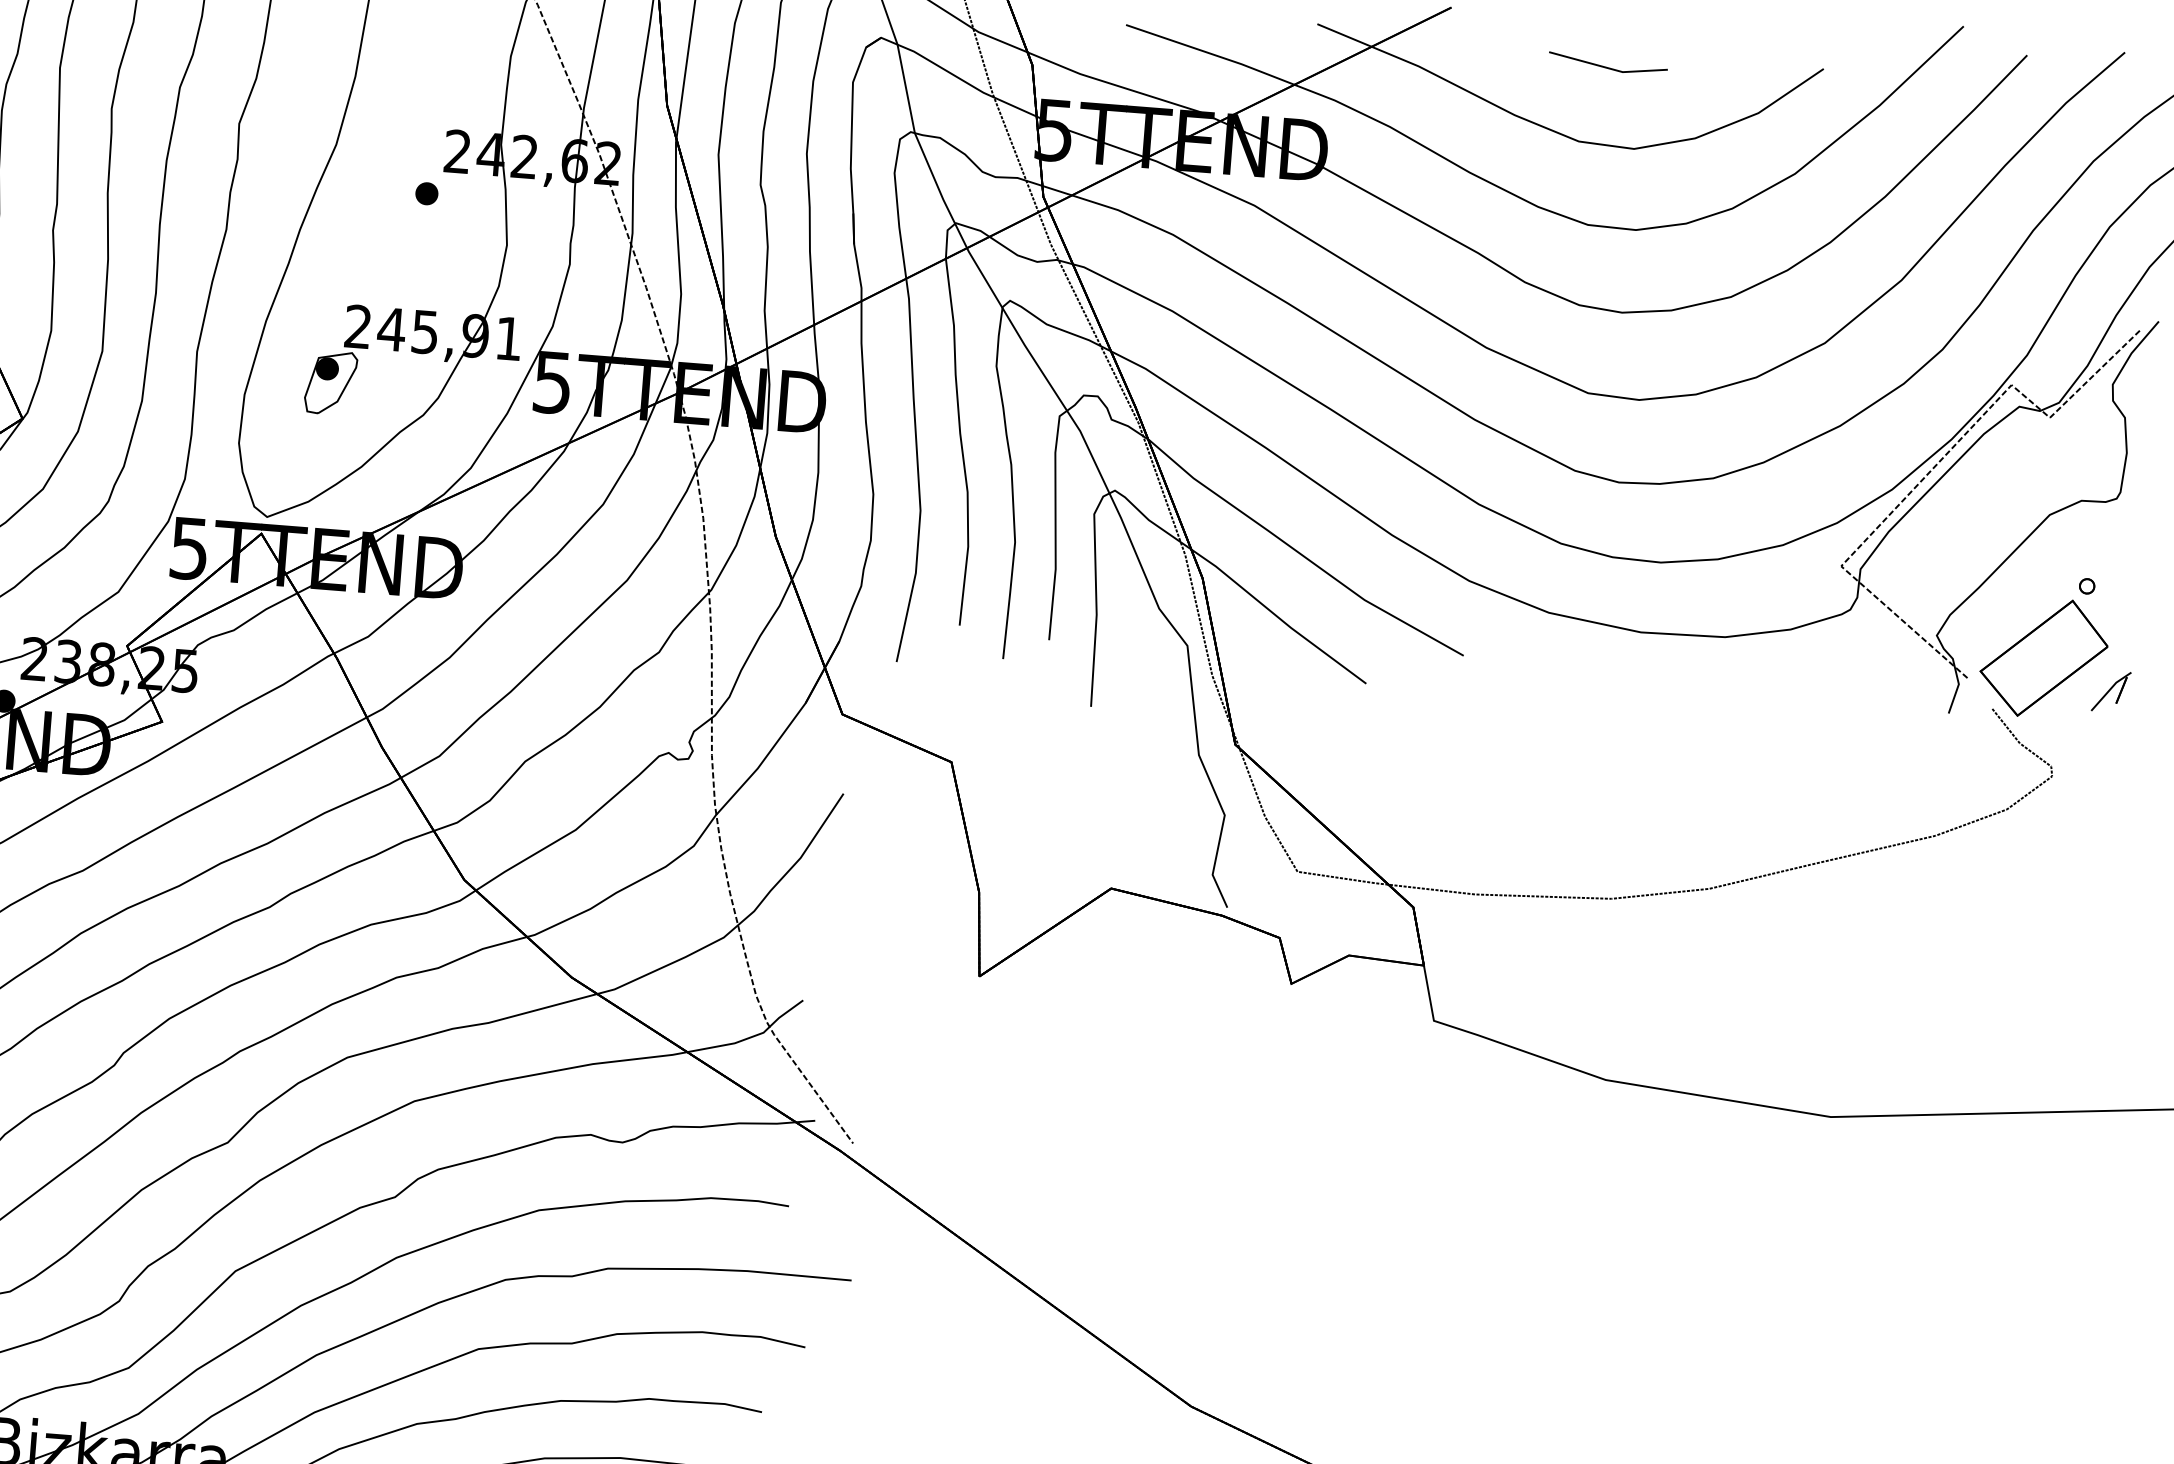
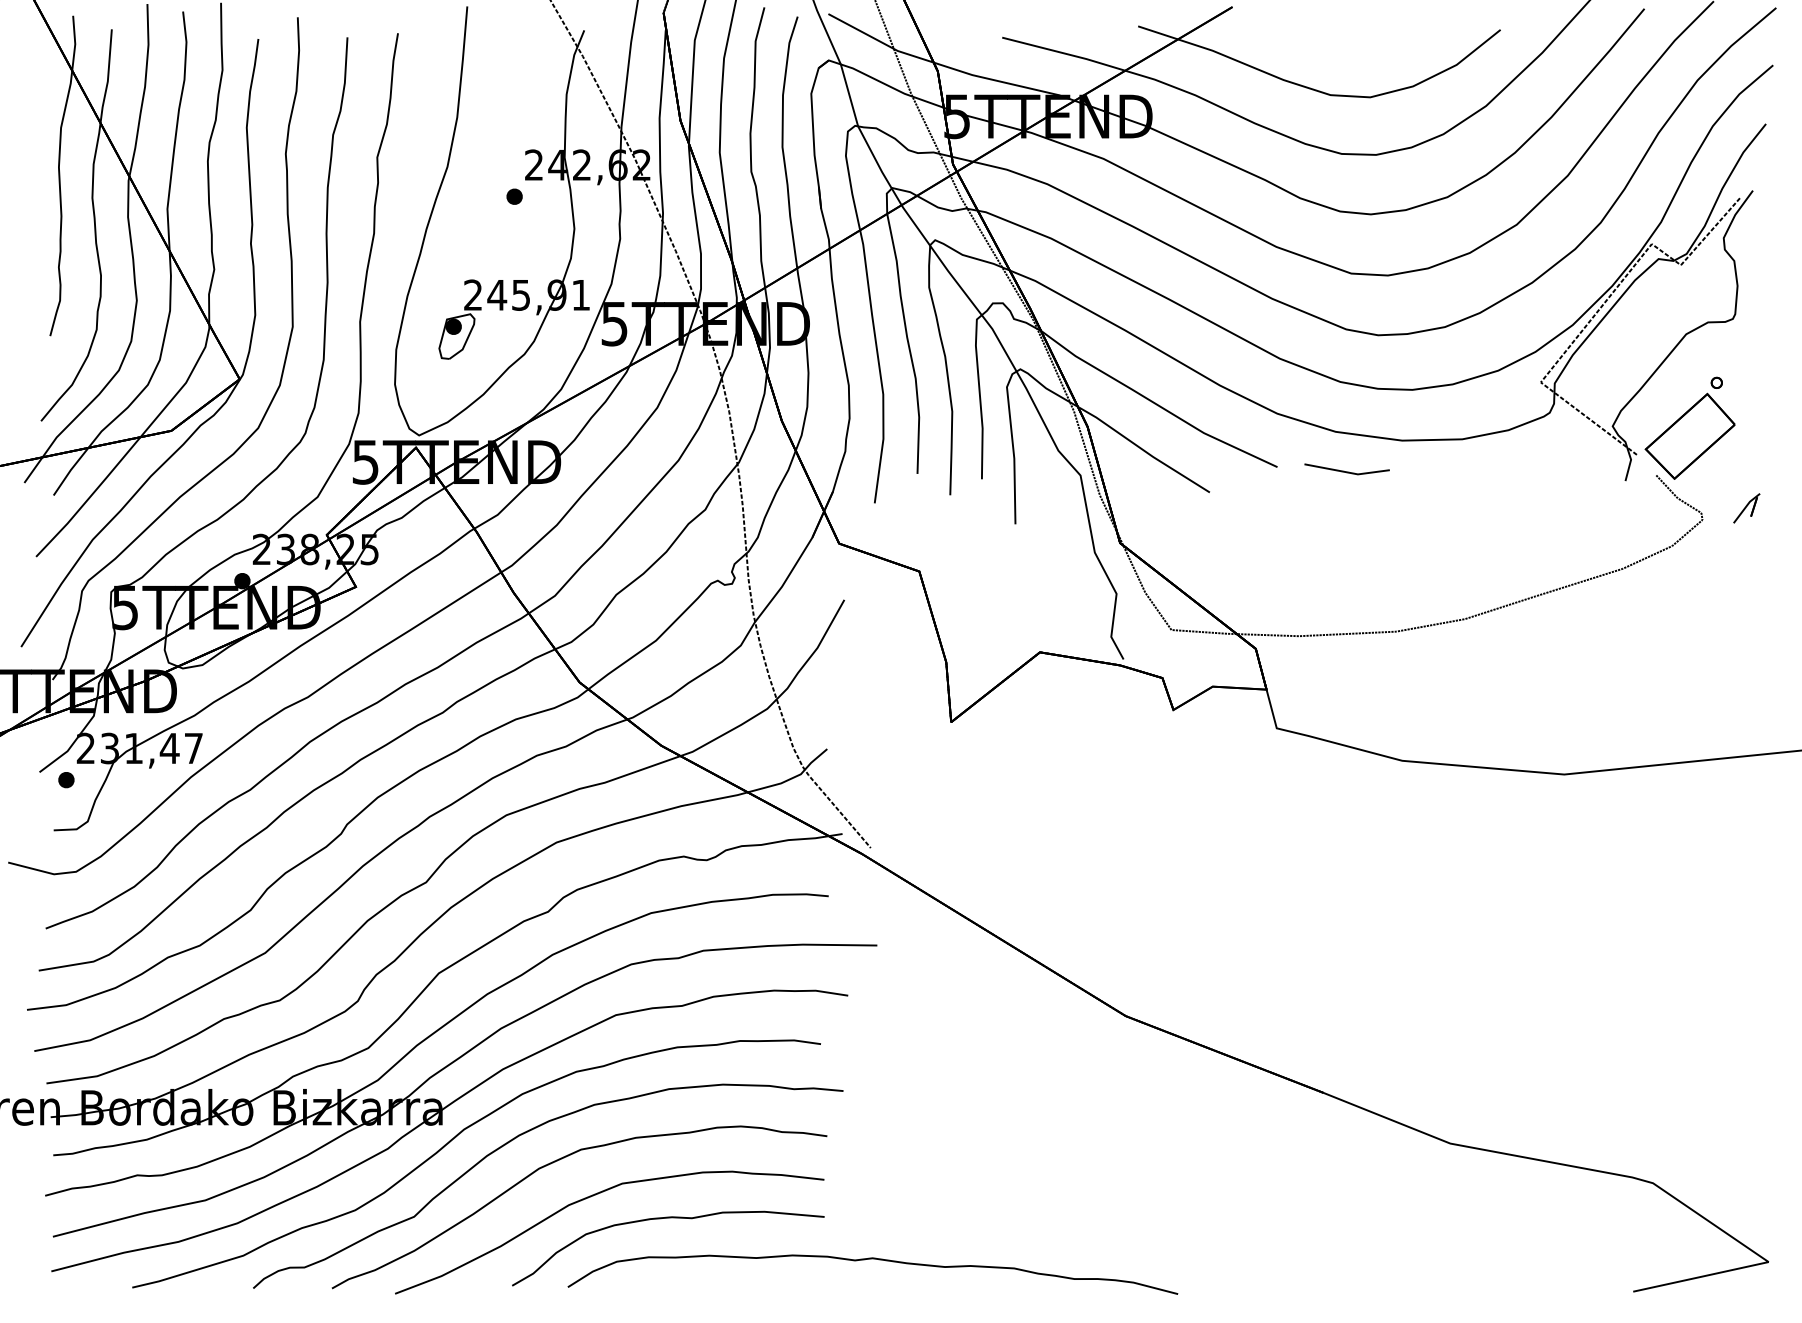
part: (1607, 64) -> (1346, 469), moved
part: (2110, 691) -> (1746, 508), moved

